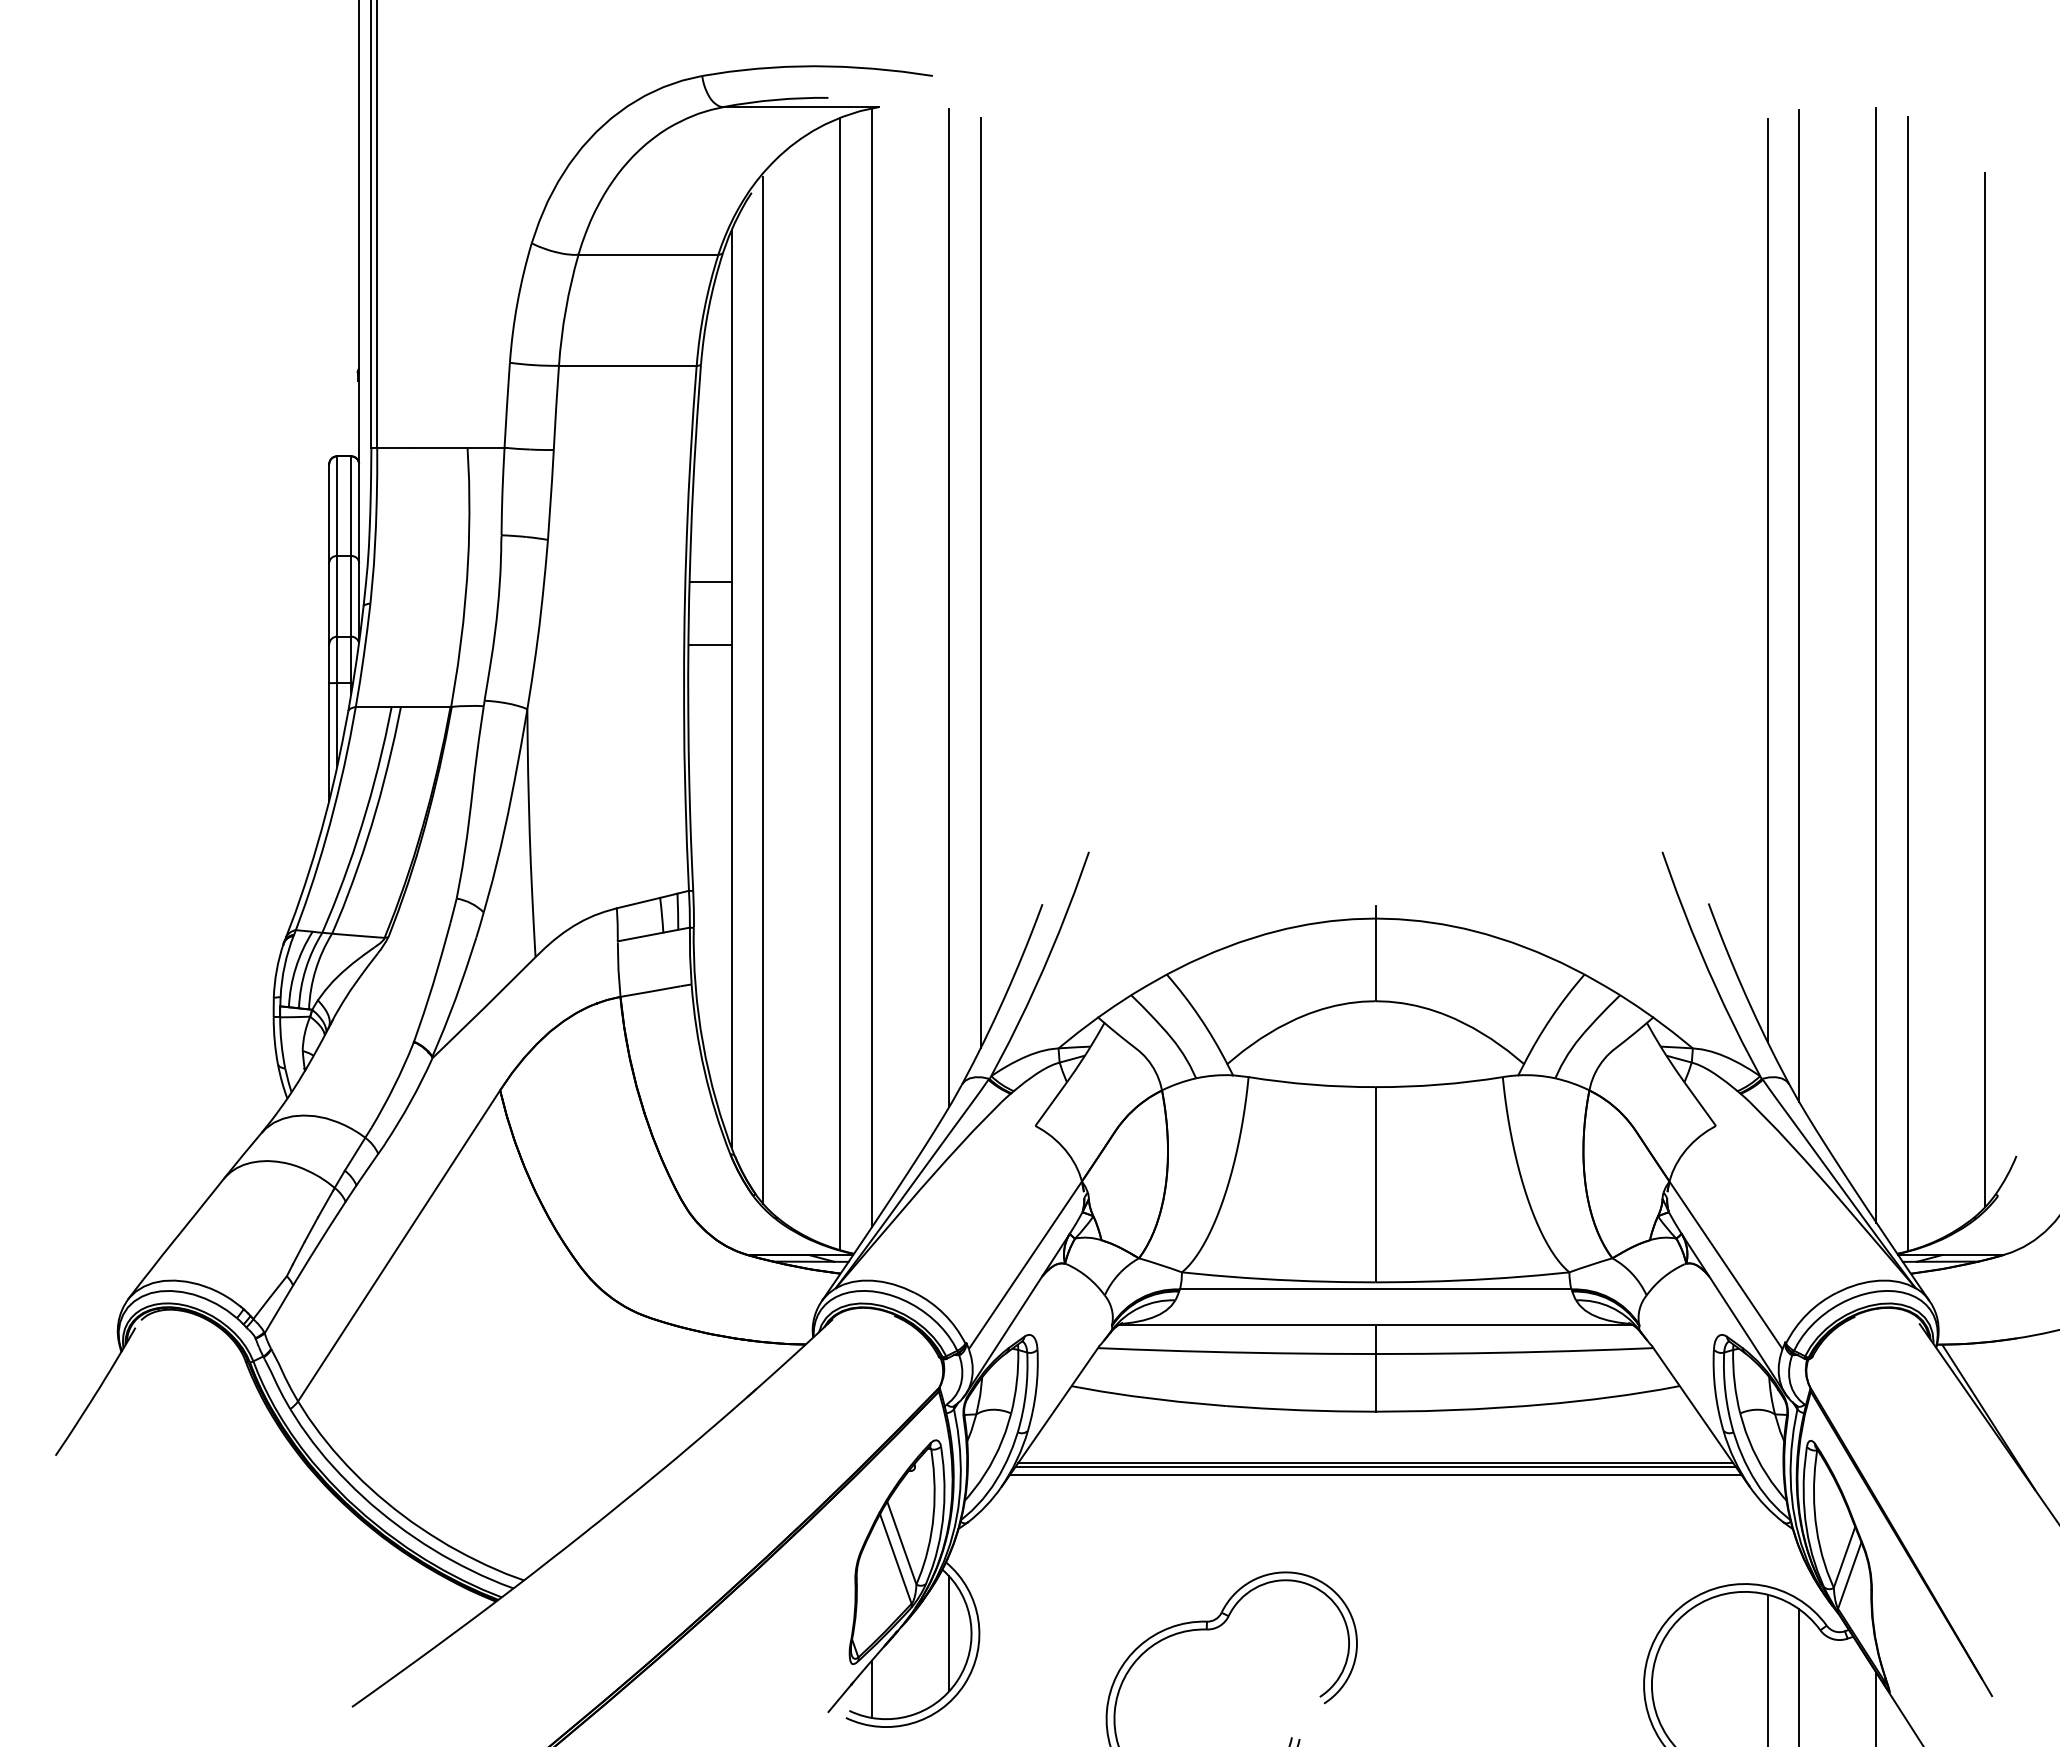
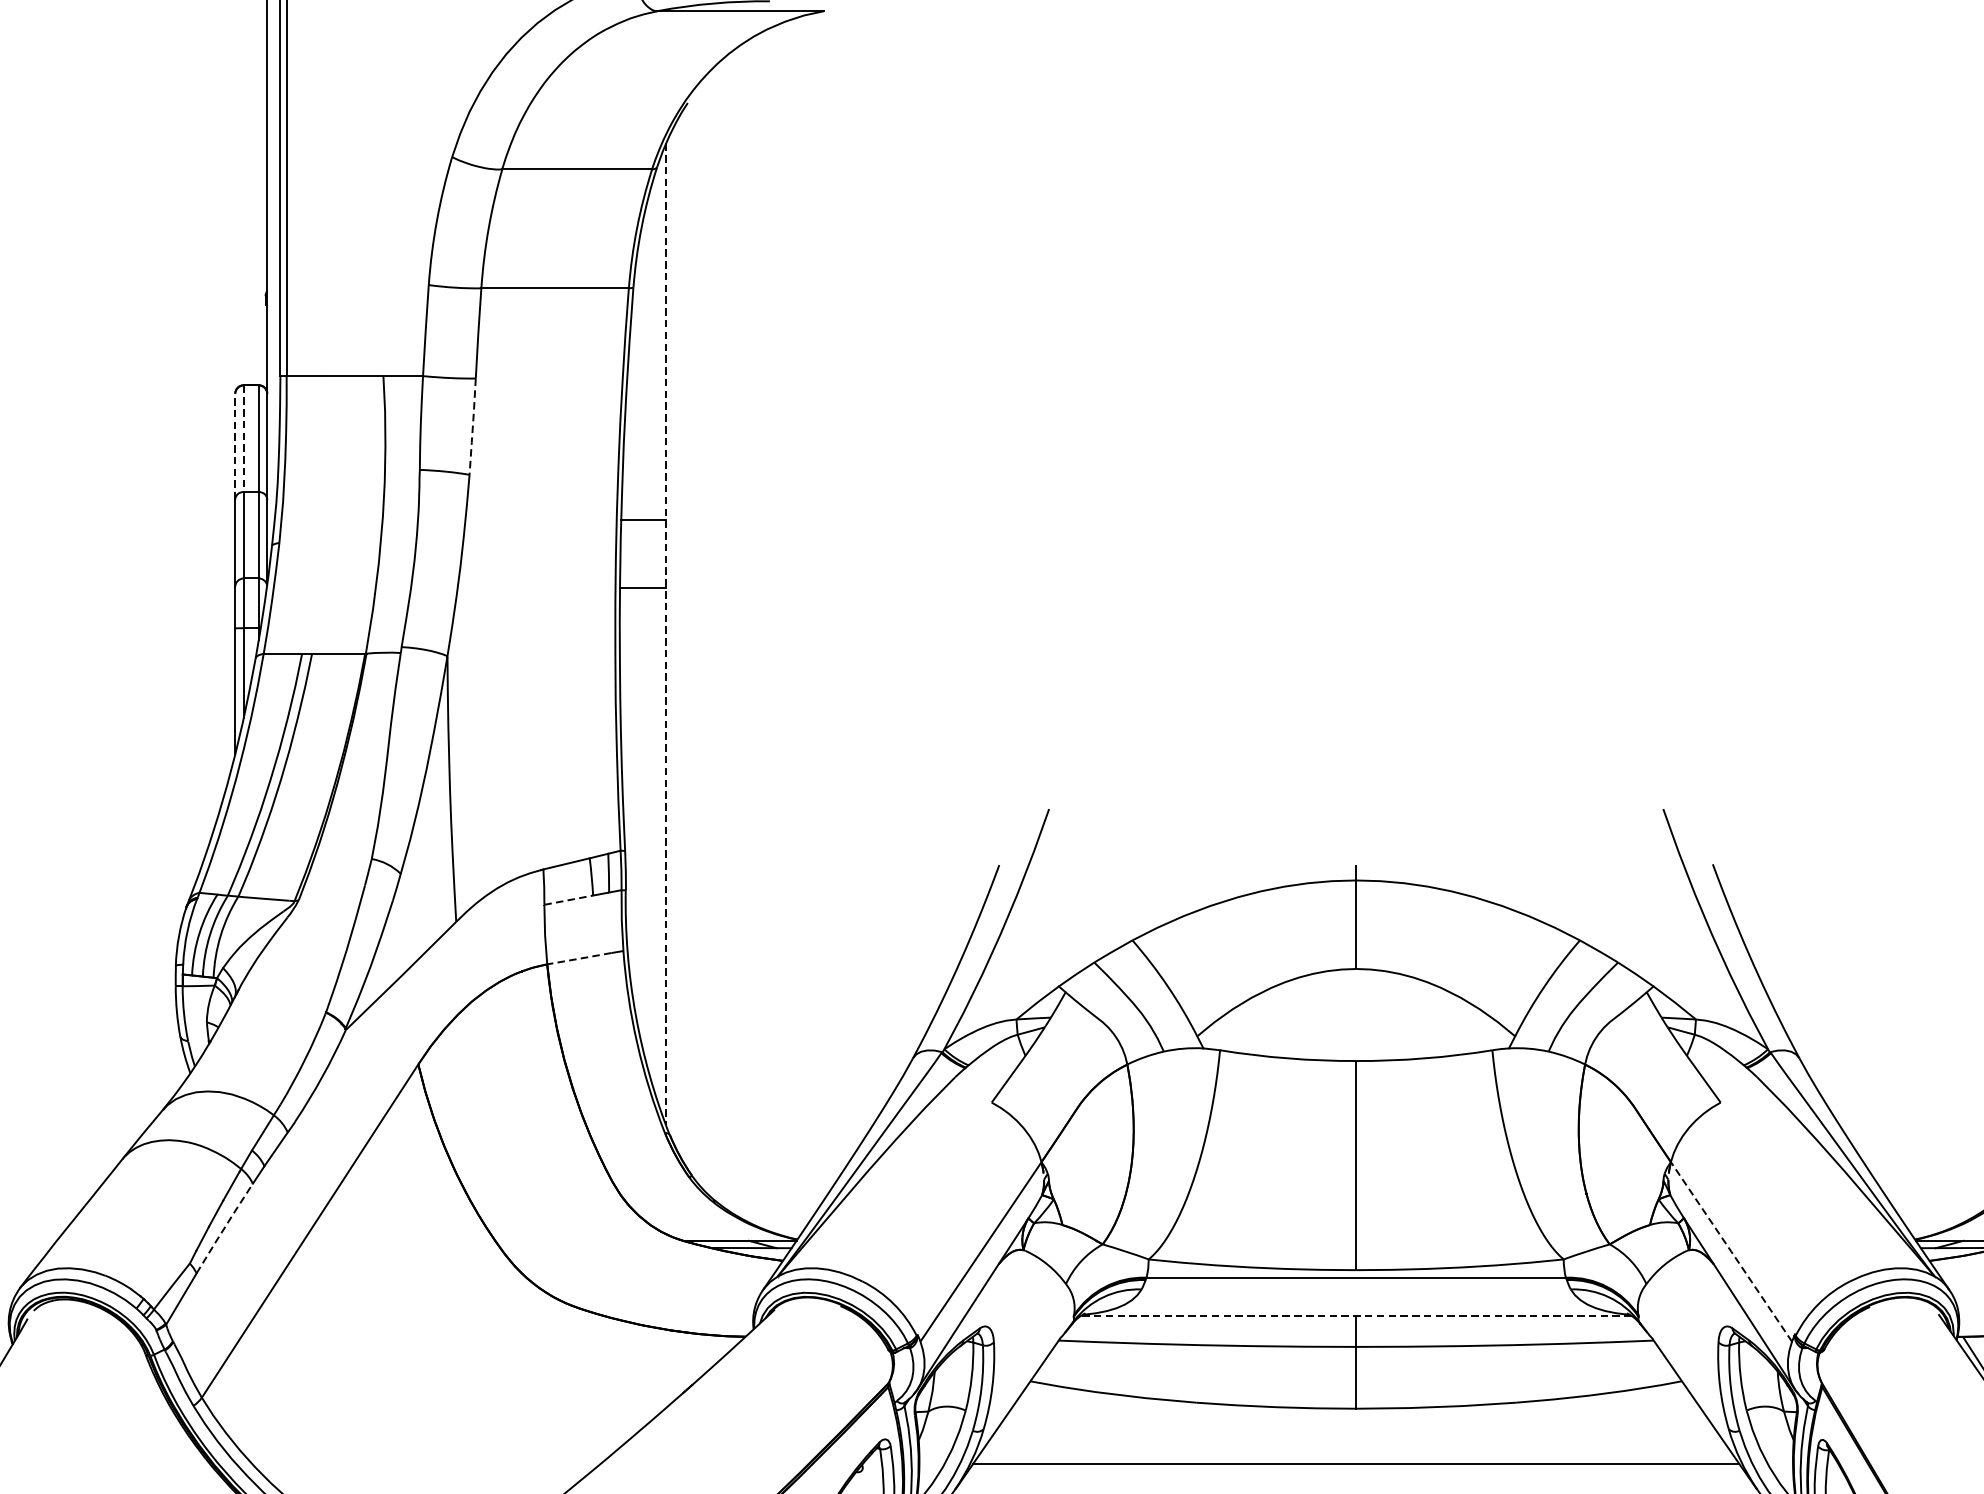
line: (551, 495) -> (473, 427), solid -> dashed
line: (337, 506) -> (244, 439), solid -> dashed
line: (329, 513) -> (235, 446), solid -> dashed
line: (1767, 580) -> (1775, 518), removed
line: (980, 583) -> (932, 521), removed
line: (1799, 605) -> (1810, 545), removed
line: (949, 607) -> (899, 547), removed
line: (1876, 664) -> (1892, 608), removed
line: (871, 667) -> (816, 611), removed
line: (840, 684) -> (782, 629), removed
line: (1907, 684) -> (1925, 629), removed
line: (731, 689) -> (666, 635), solid -> dashed
line: (763, 690) -> (700, 636), removed
line: (641, 936) -> (569, 899), solid -> dashed
line: (650, 991) -> (579, 958), solid -> dashed
line: (318, 1243) -> (223, 1228), solid -> dashed
line: (1725, 1265) -> (1730, 1252), solid -> dashed
line: (1375, 1325) -> (1356, 1316), solid -> dashed
line: (1375, 1466) -> (1356, 1467), removed
line: (1375, 1474) -> (1356, 1475), removed

